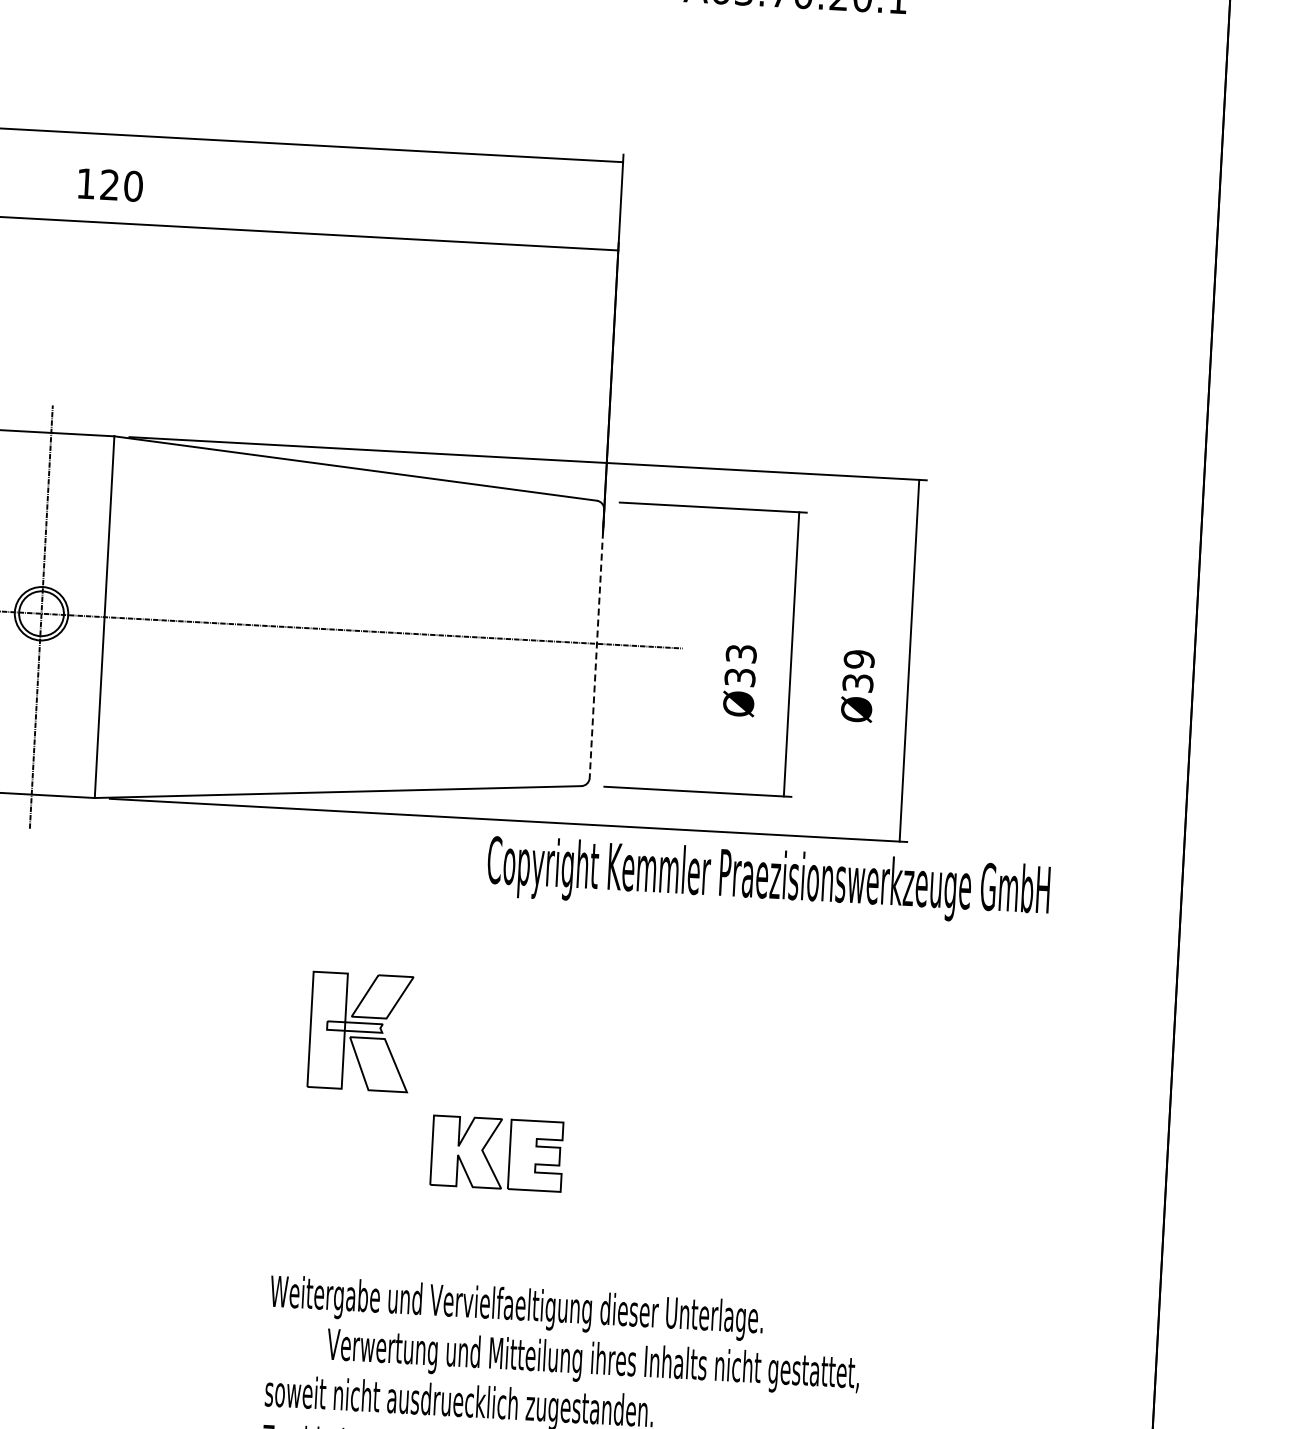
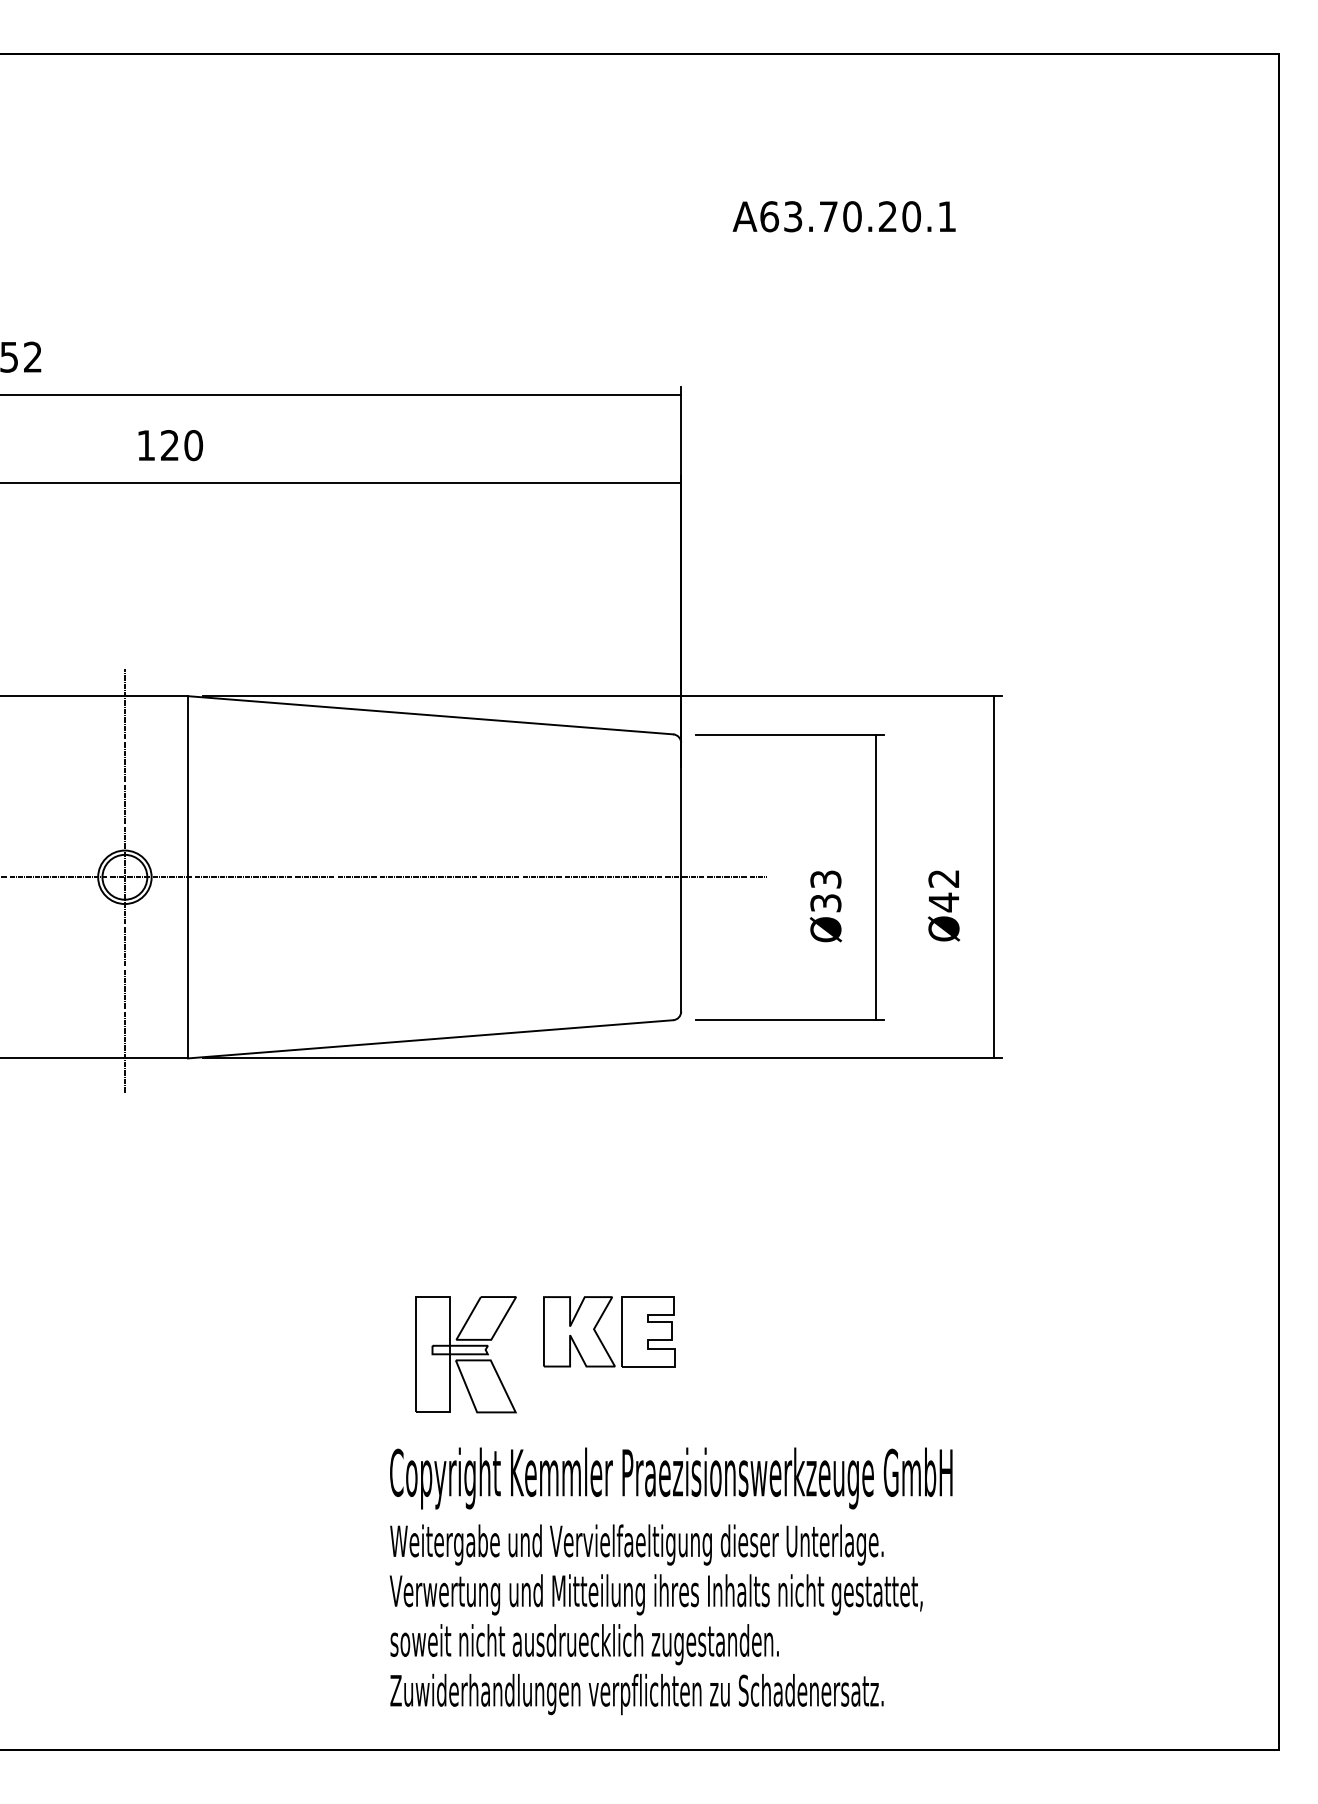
line: (597, 644) -> (681, 877), dashed -> solid
text: (858, 671) -> (943, 890), Ø39 -> Ø42
text: (768, 880) -> (671, 1478), moved
part: (359, 1031) -> (465, 1354), moved
part: (487, 1157) -> (599, 1336), moved
text: (592, 1361) -> (655, 1594), moved

